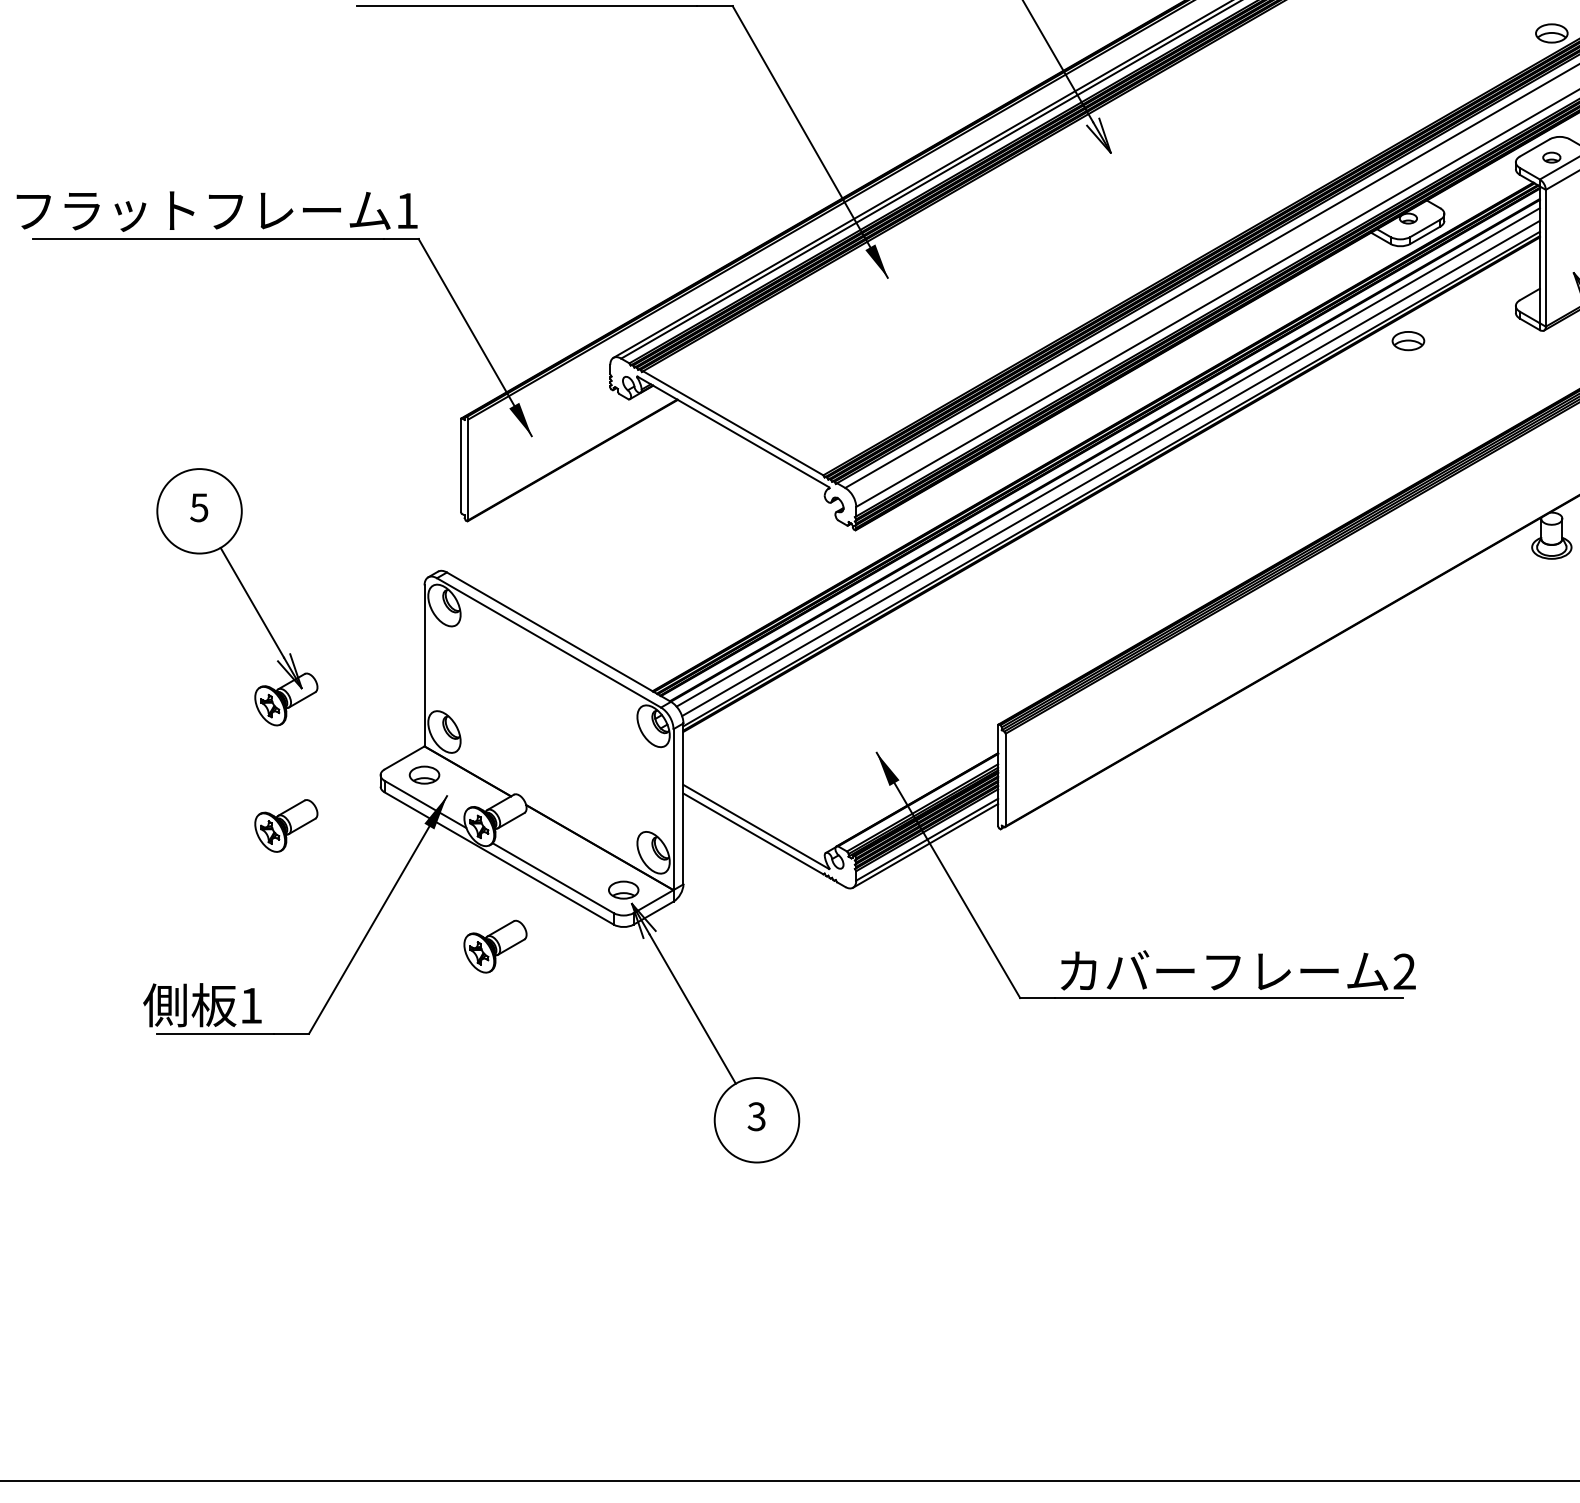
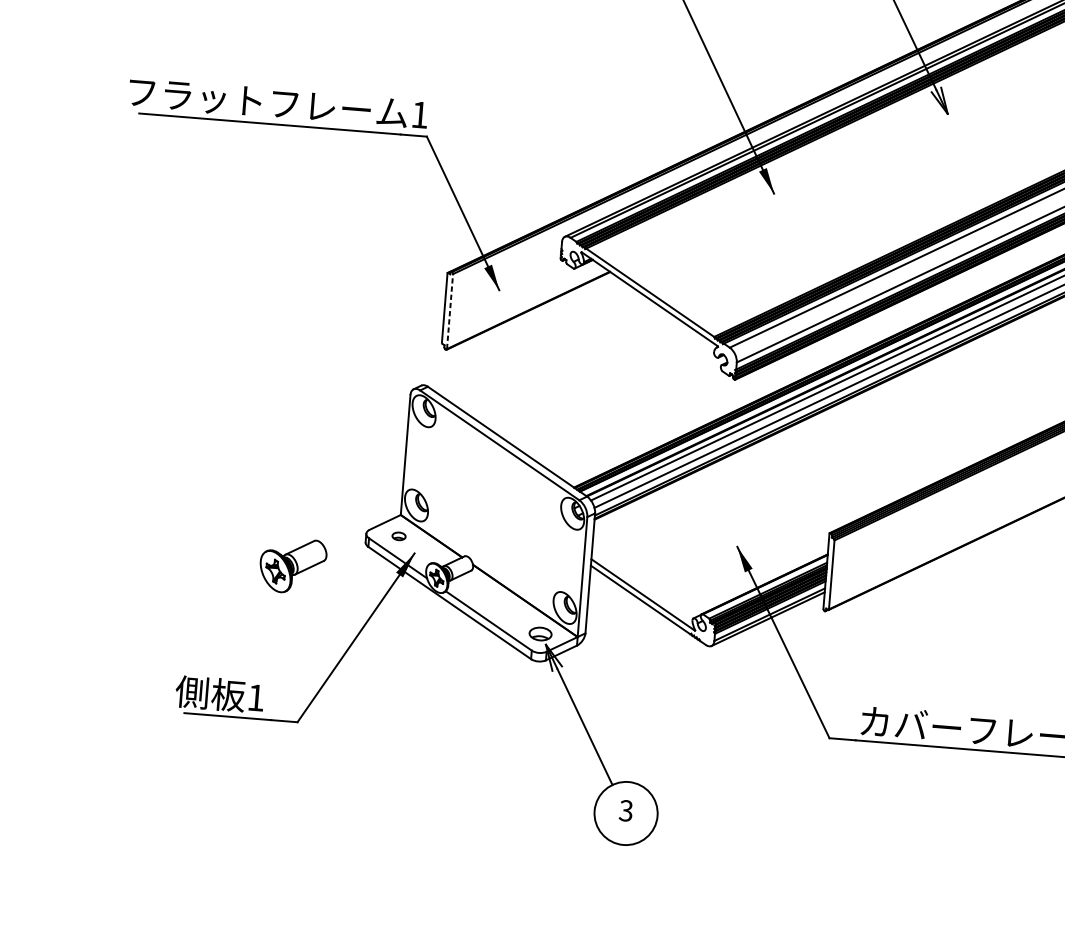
line: (468, 469) -> (450, 311), solid -> dashed
part: (245, 593) -> (276, 390), removed
part: (424, 774) -> (399, 535), size x0.6
part: (286, 825) -> (293, 565), size x1.4
part: (495, 946) -> (441, 668), removed

